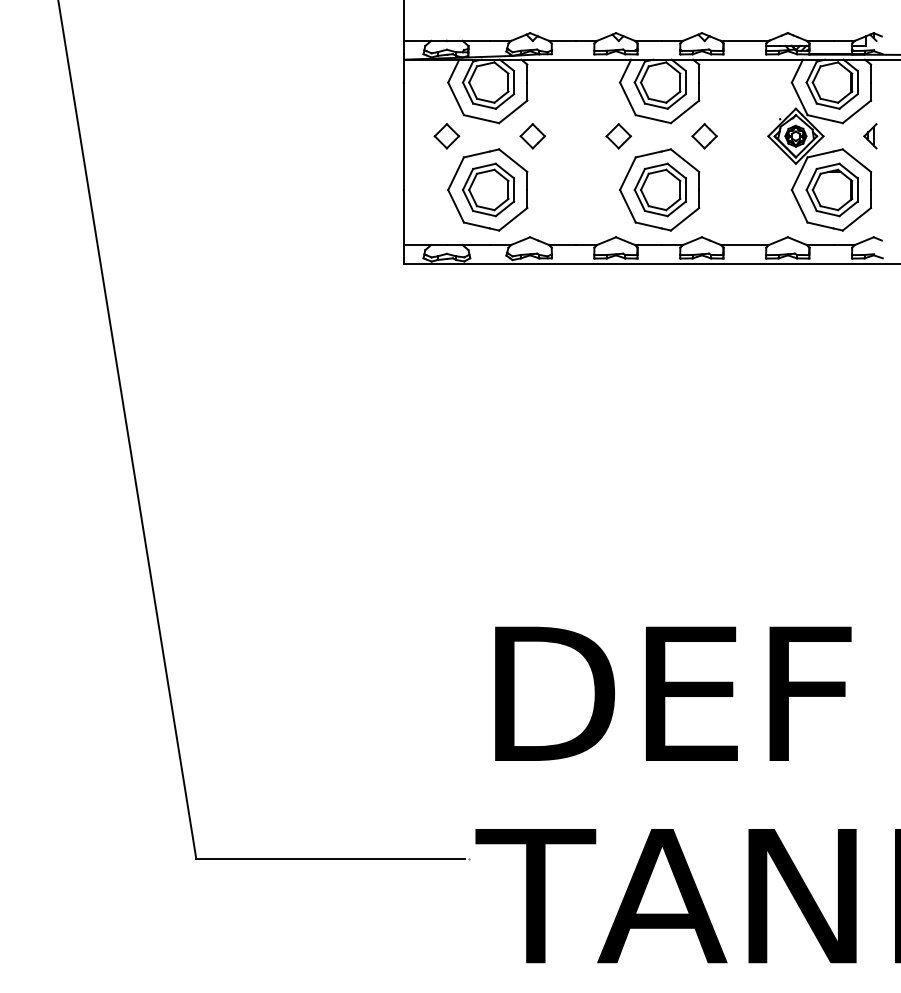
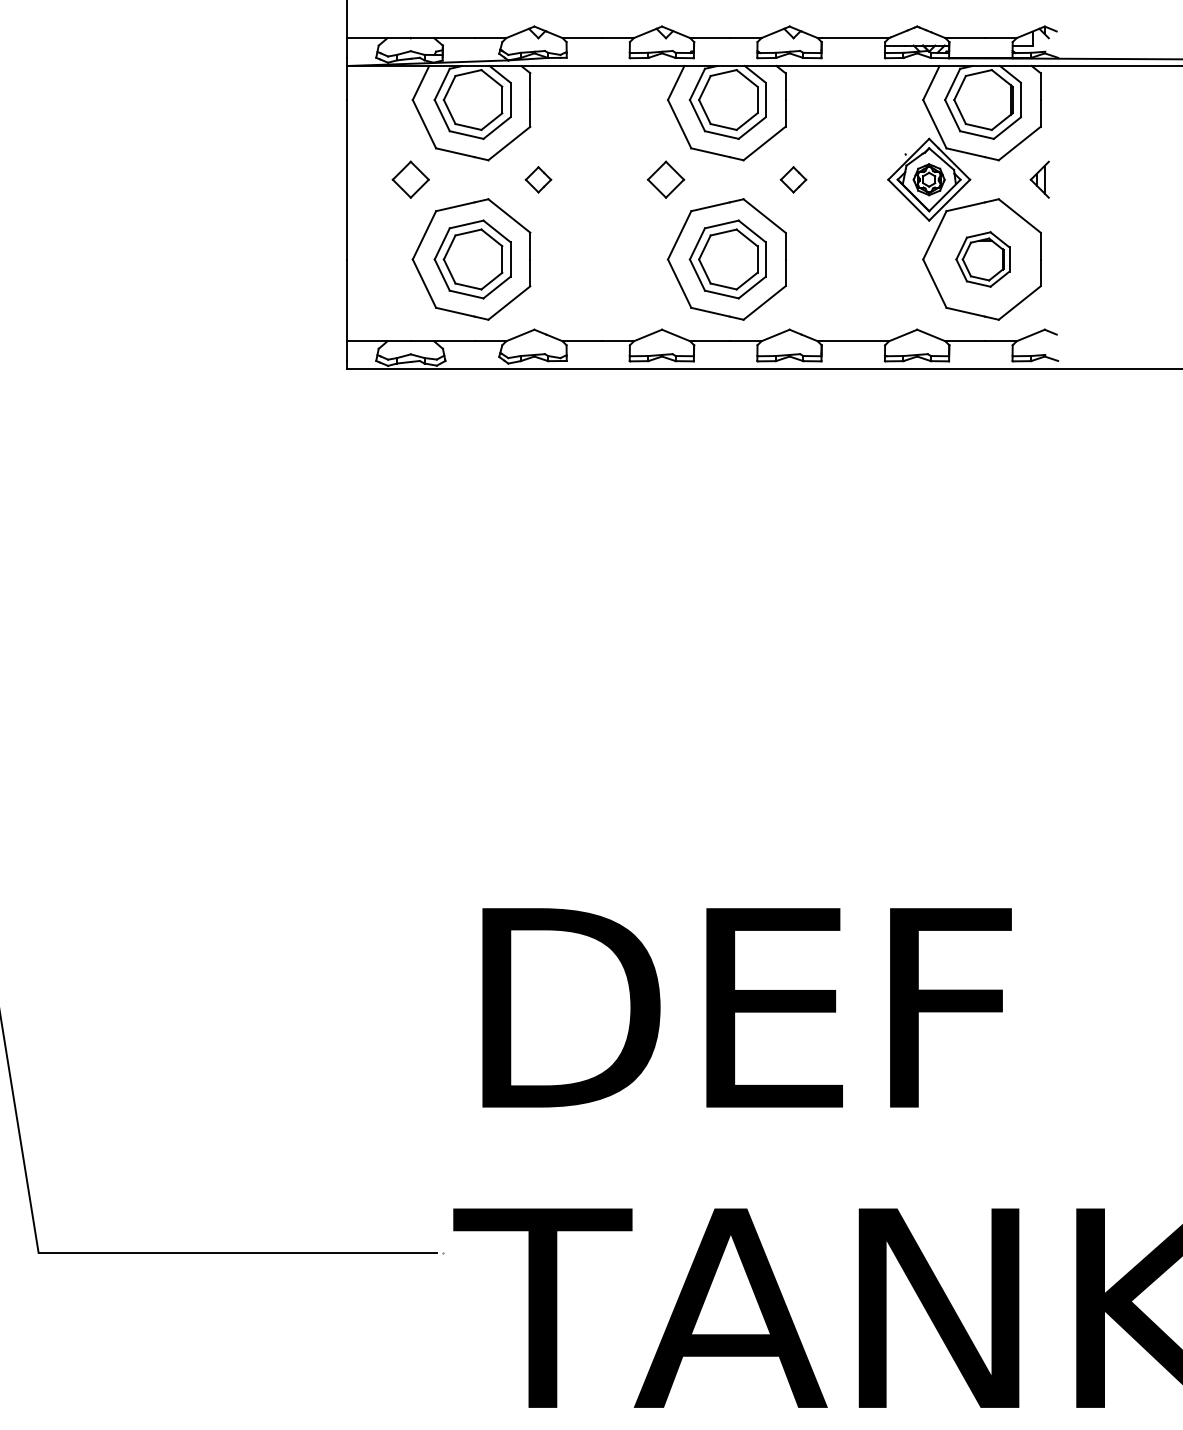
part: (532, 136) -> (537, 180), size x0.7
part: (704, 136) -> (793, 180), size x0.7
part: (831, 189) -> (982, 258), size x0.7

